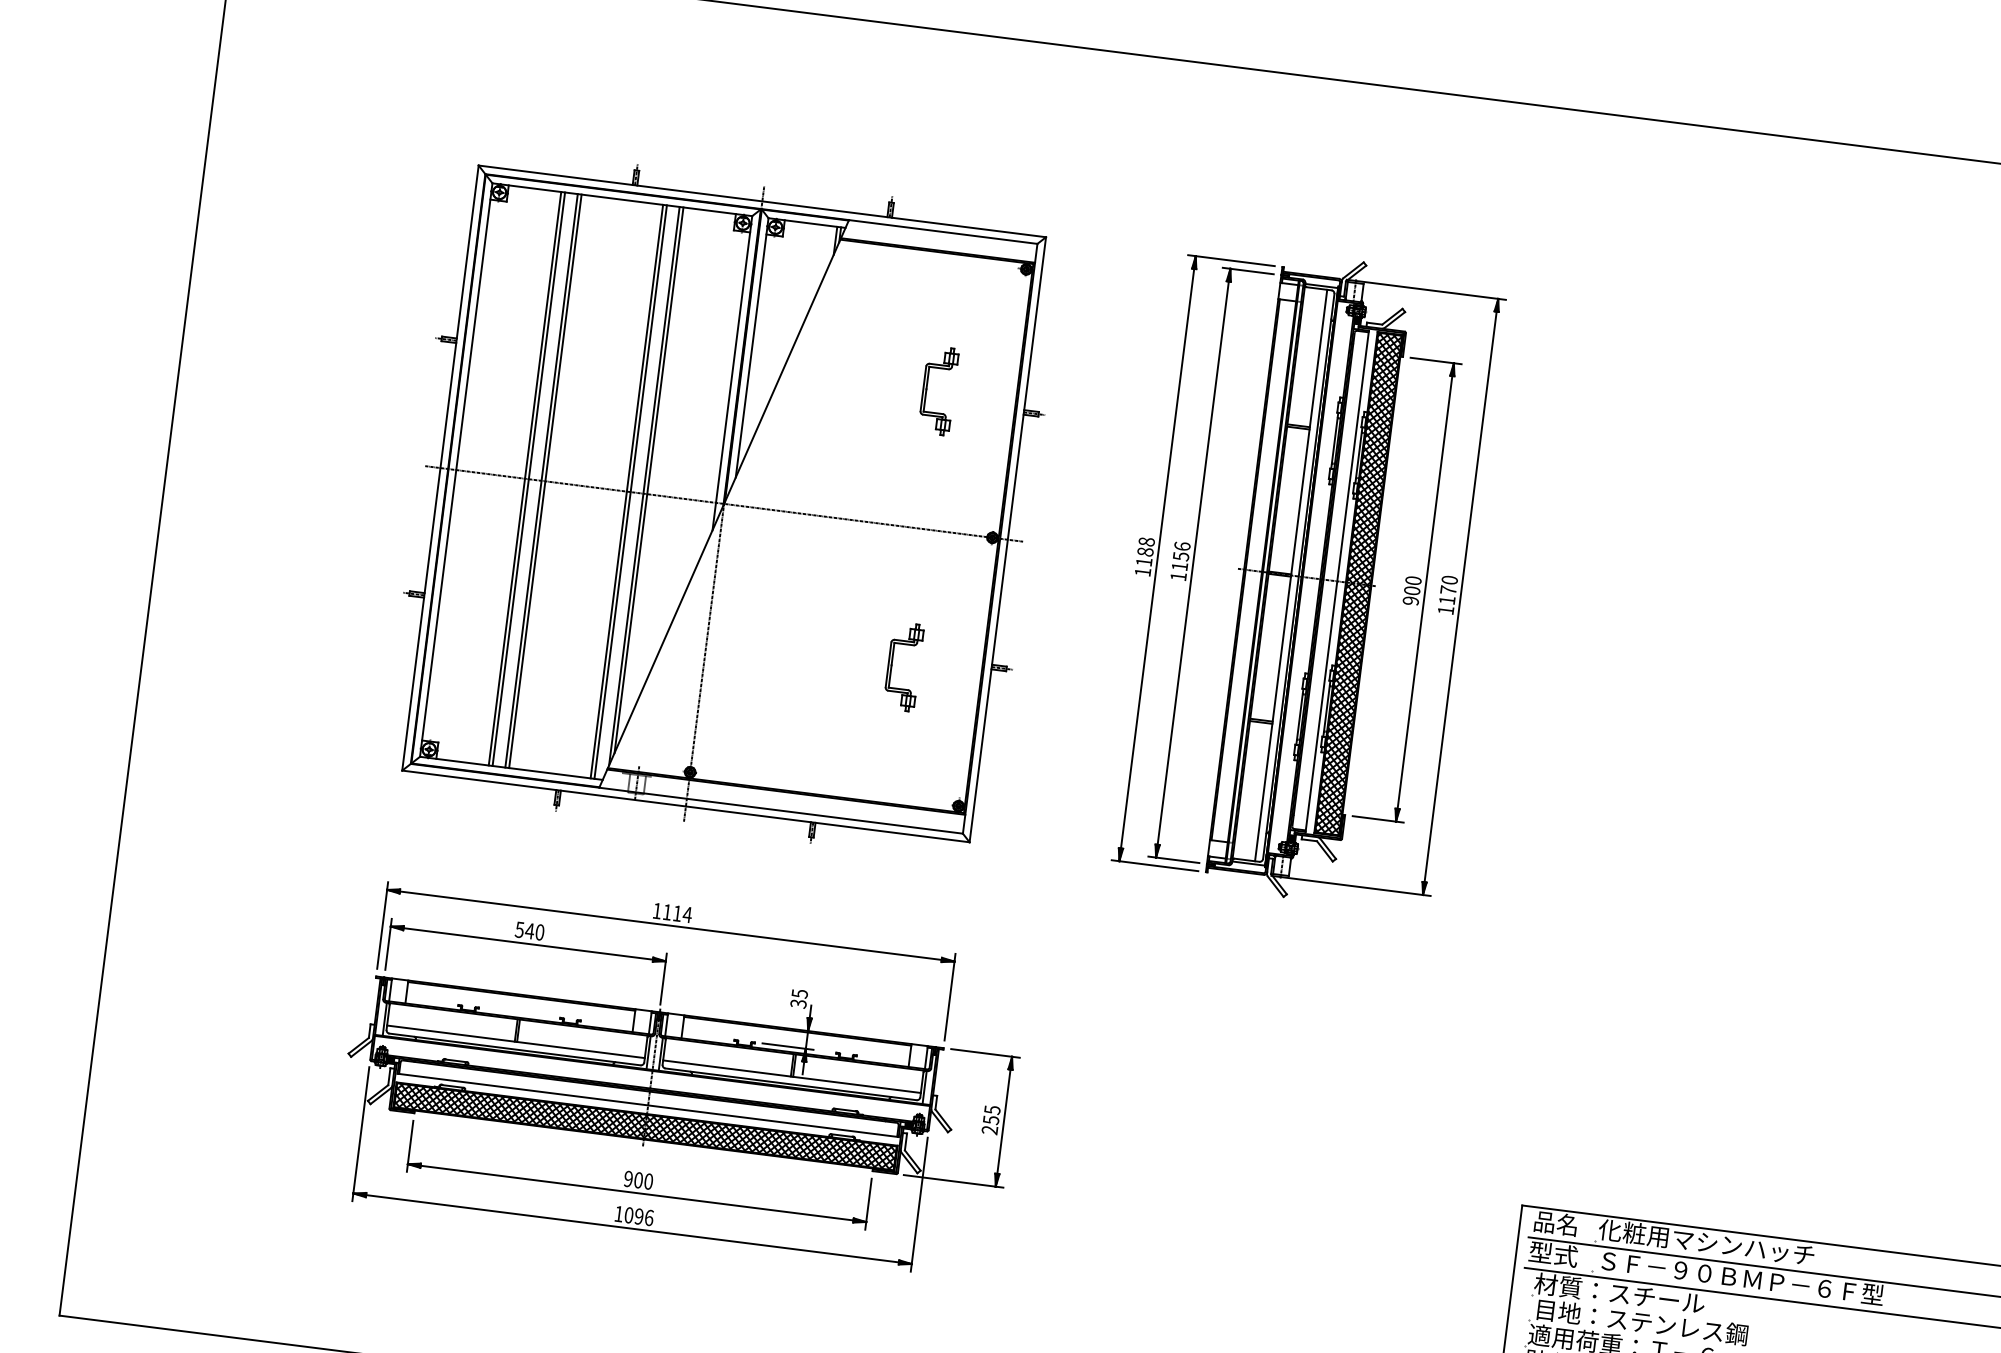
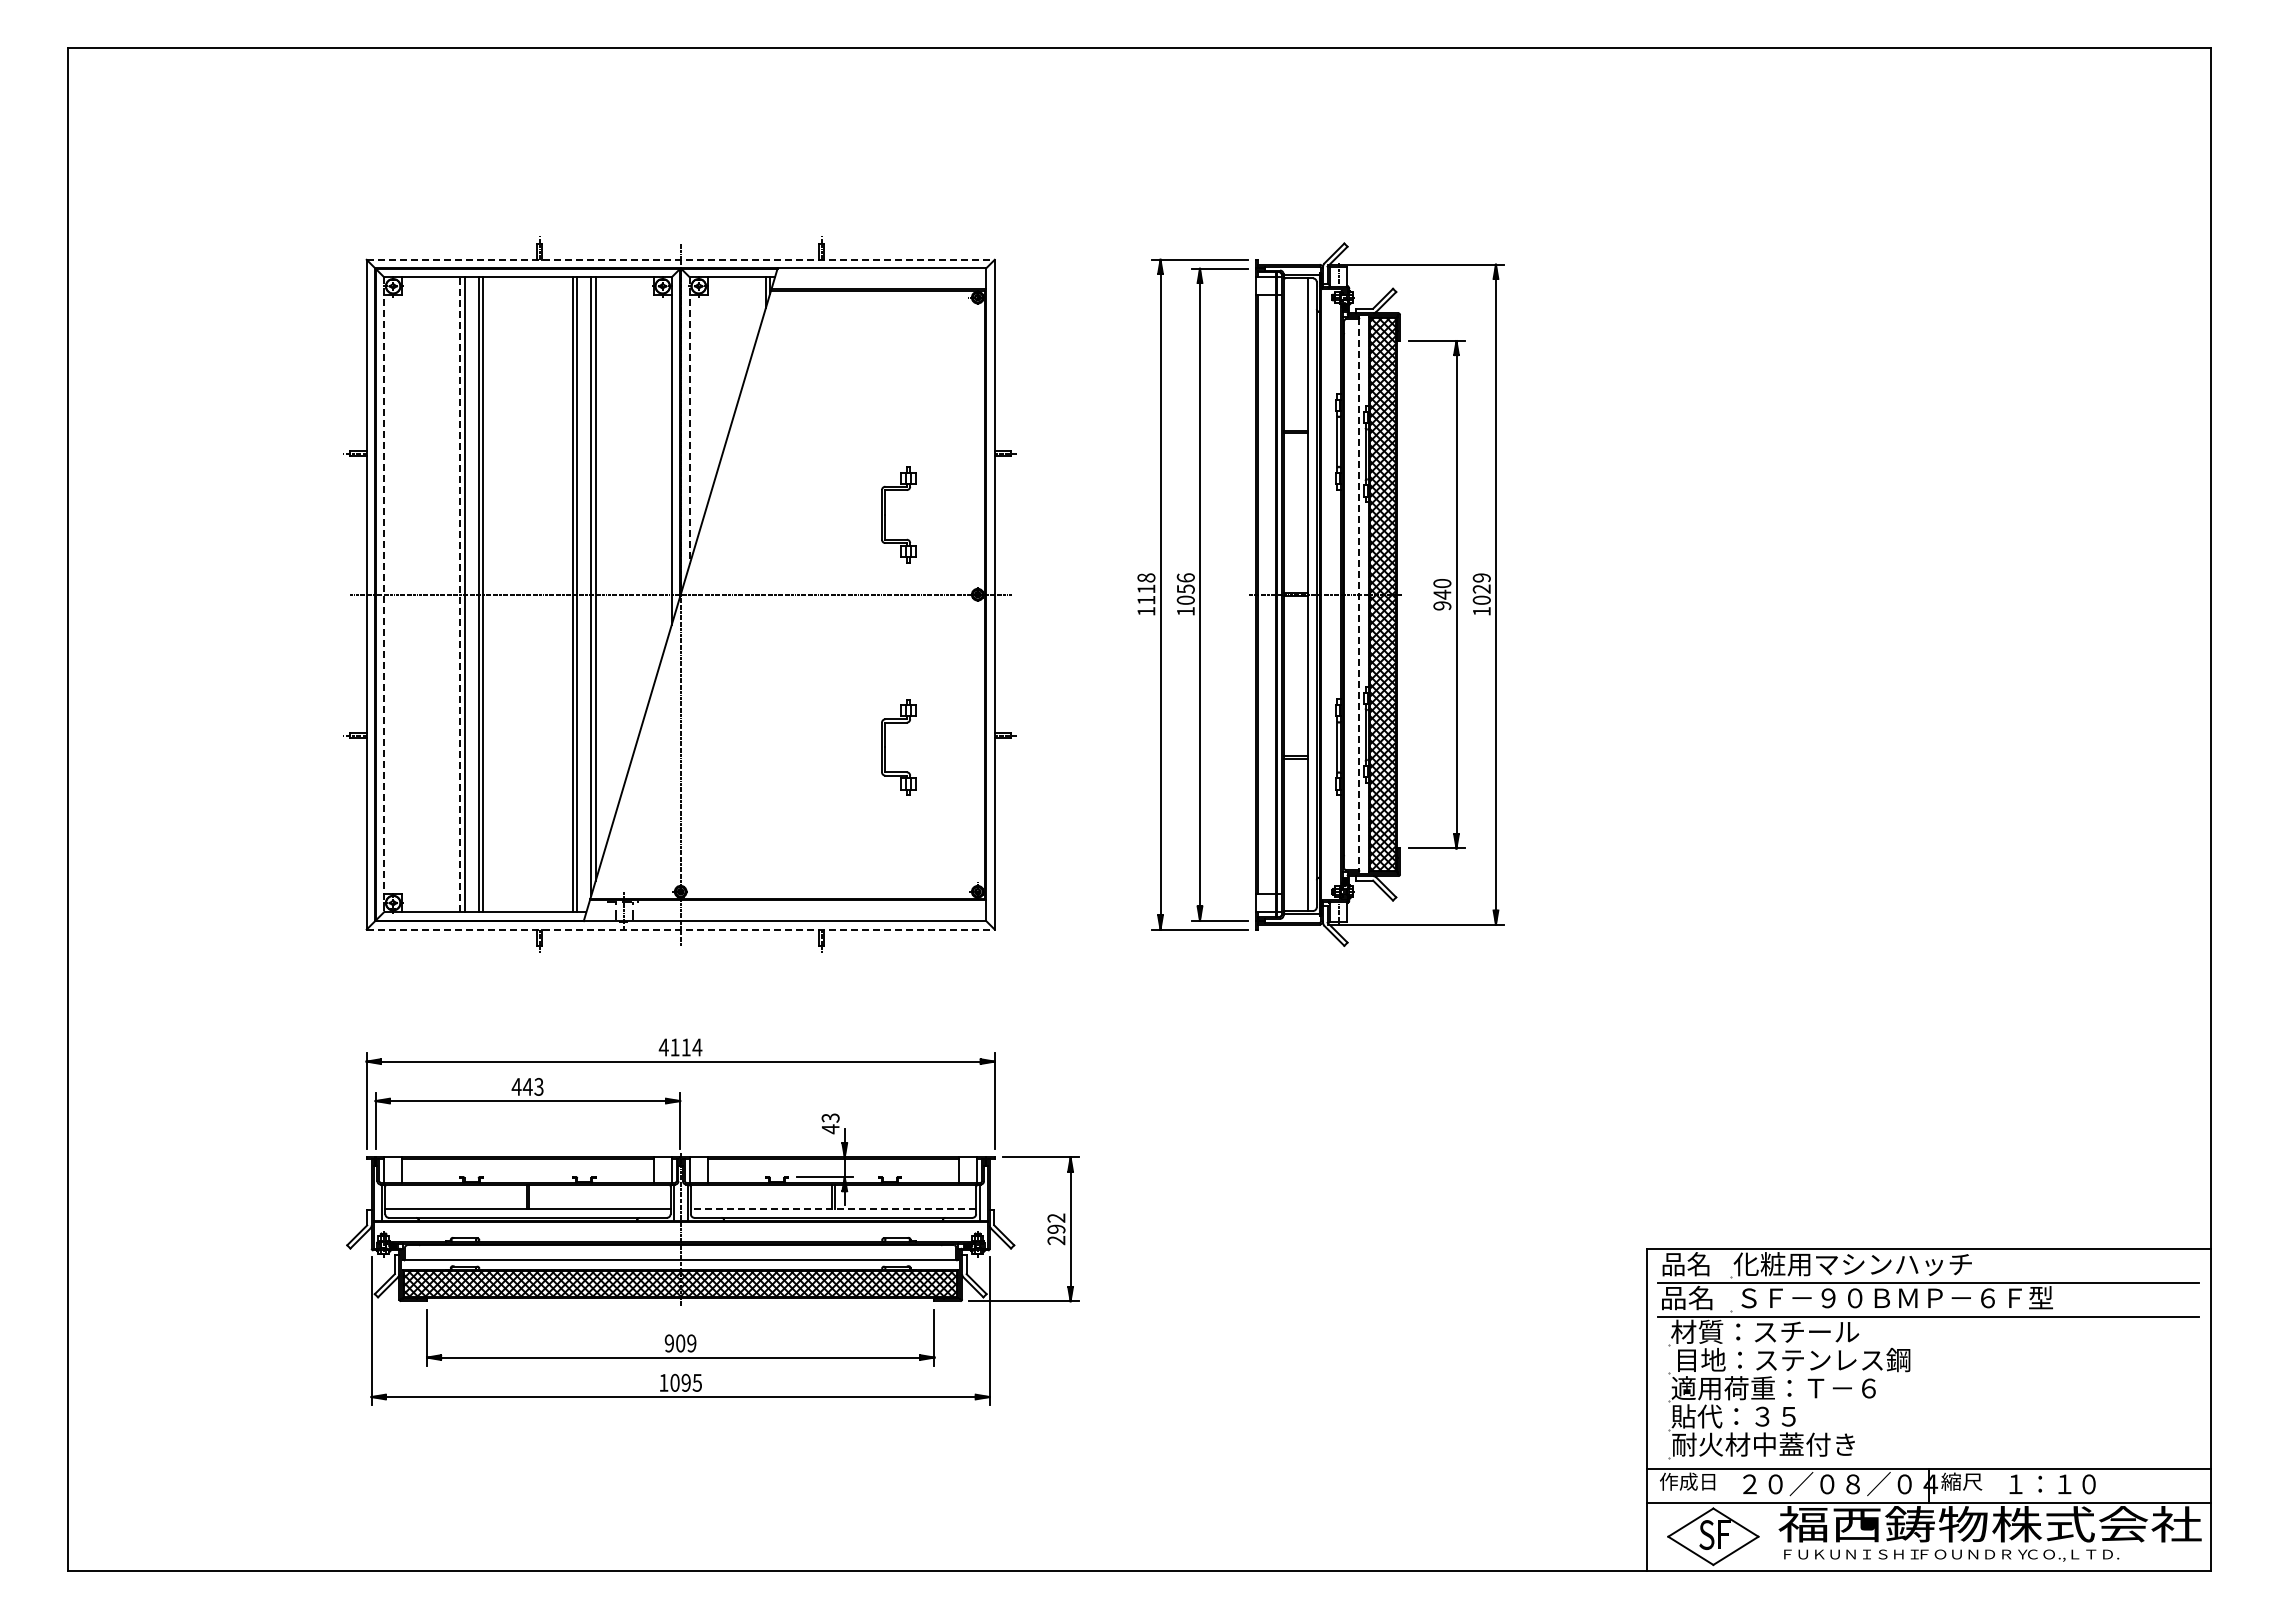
line: (763, 201) -> (681, 259), solid -> dashed
line: (751, 347) -> (689, 420), solid -> dashed
part: (926, 388) -> (885, 514), moved
line: (456, 470) -> (384, 595), solid -> dashed
line: (525, 478) -> (460, 594), solid -> dashed
text: (1145, 551) -> (1146, 588), 1188 -> 1118
text: (1179, 565) -> (1185, 599), 1156 -> 1056
line: (1337, 582) -> (1359, 595), solid -> dashed
text: (1448, 589) -> (1481, 588), 1170 -> 1029
text: (1412, 590) -> (1442, 594), 900 -> 940
line: (686, 806) -> (681, 929), solid -> dashed
text: (656, 911) -> (663, 1047), 1114 -> 4114
text: (529, 930) -> (527, 1086), 540 -> 443
text: (799, 998) -> (830, 1123), 35 -> 43
line: (791, 1076) -> (833, 1209), solid -> dashed
text: (991, 1114) -> (1056, 1223), 255 -> 292
text: (648, 1181) -> (691, 1343), 900 -> 909
text: (649, 1217) -> (697, 1382), 1096 -> 1095
text: (1553, 1253) -> (1687, 1297), 型式 -> 品名

